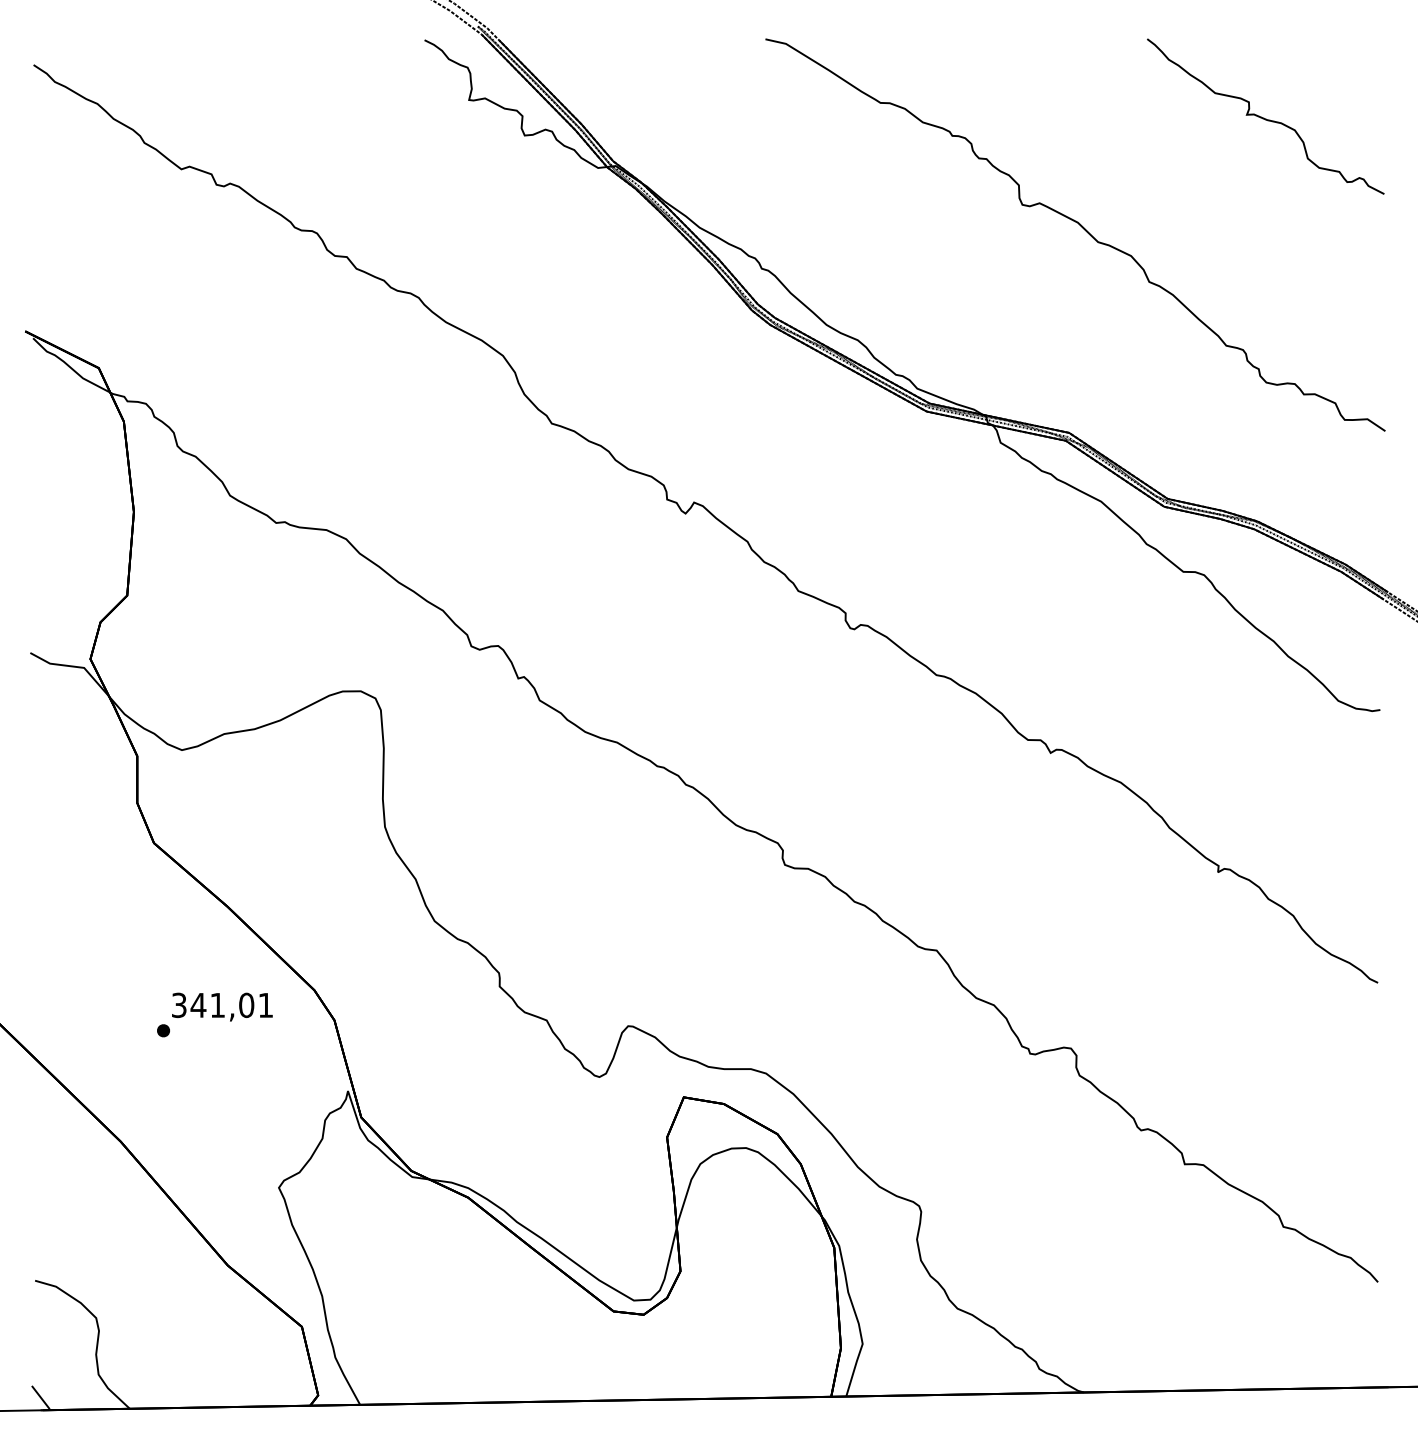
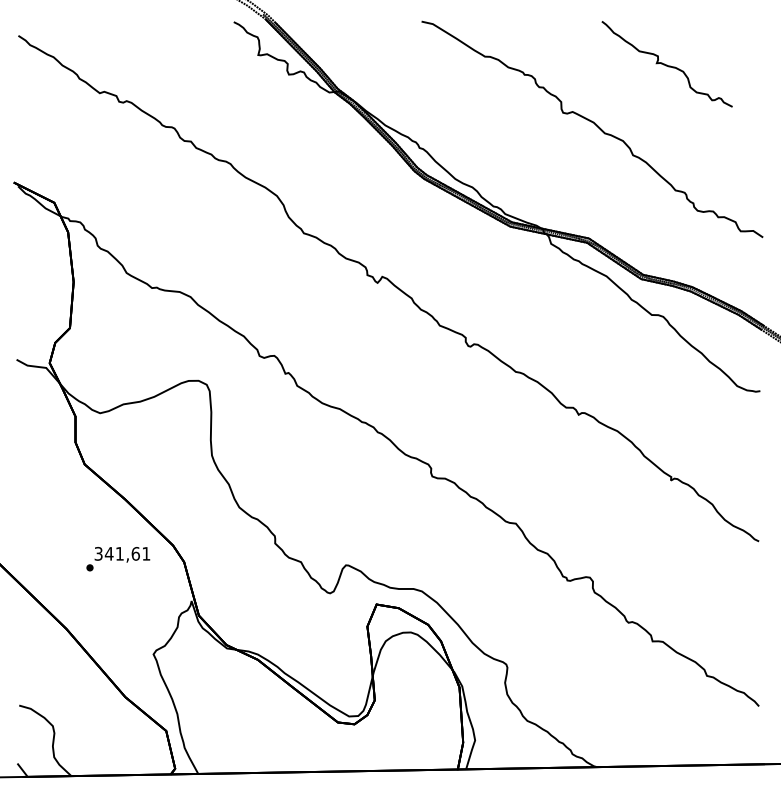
curve: (1264, 117) -> (666, 64), moved
text: (246, 1004) -> (135, 553), 341,01 -> 341,61

